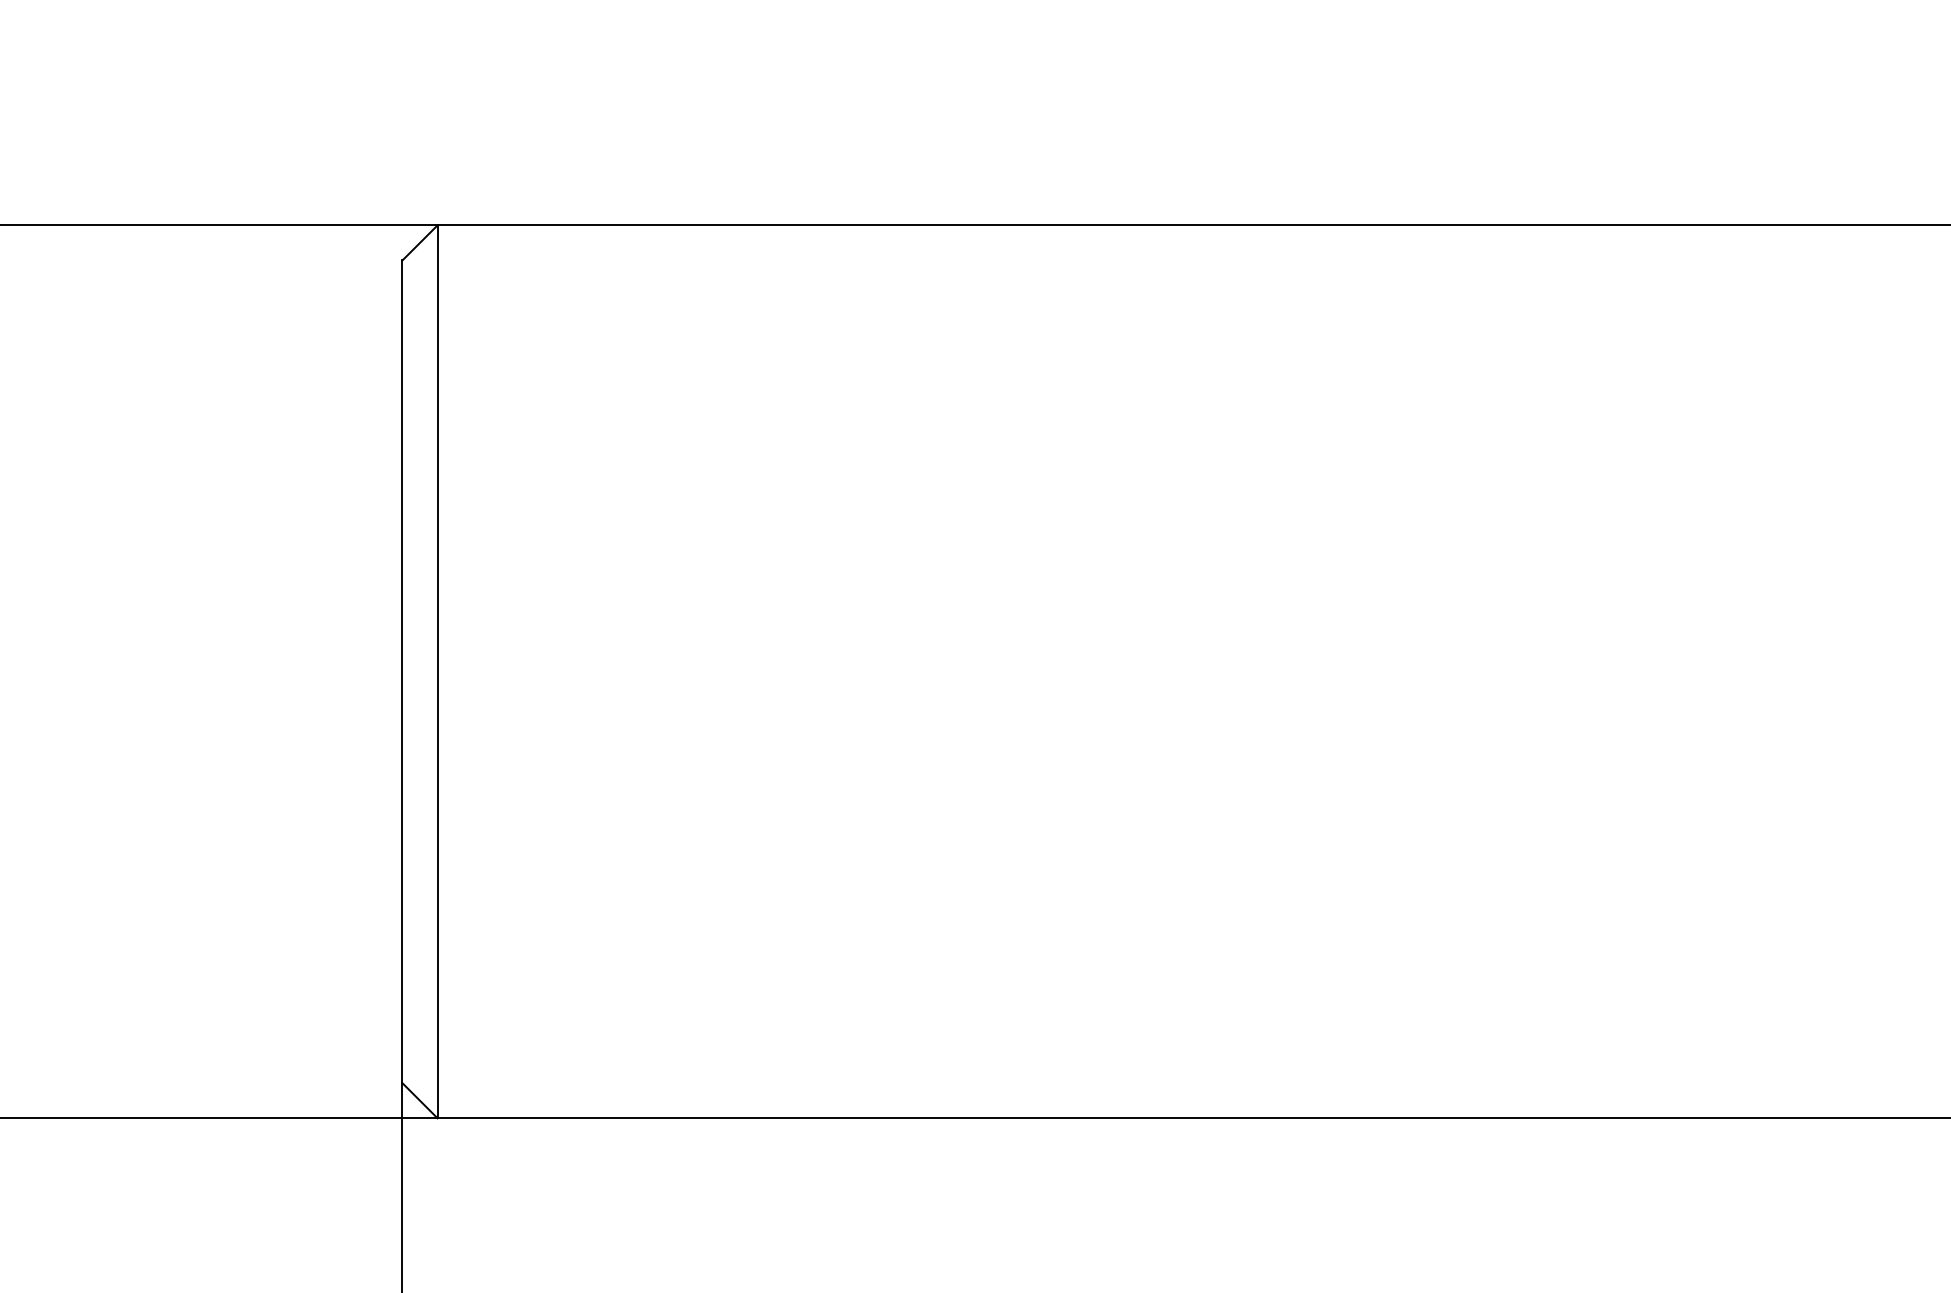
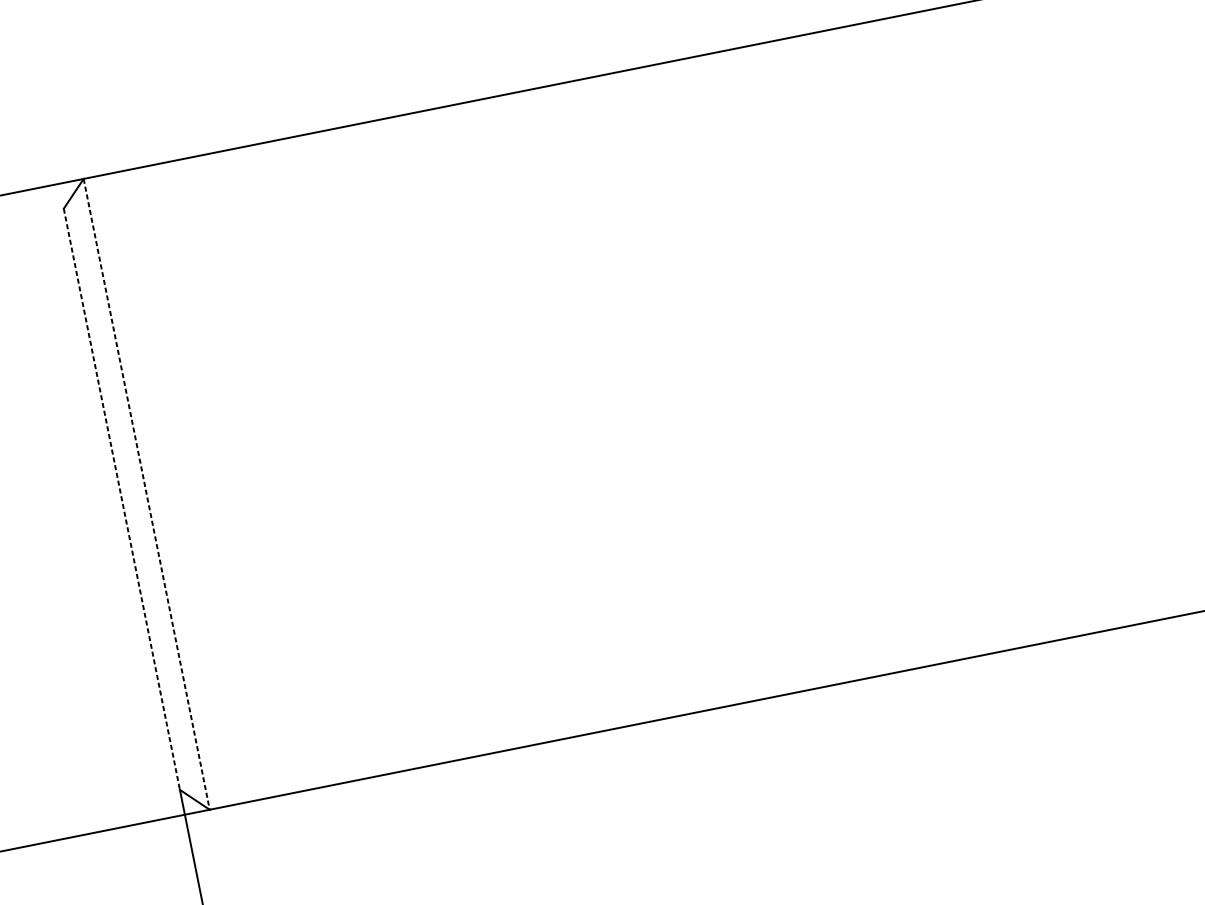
line: (402, 672) -> (122, 499), solid -> dashed
line: (437, 672) -> (146, 494), solid -> dashed

